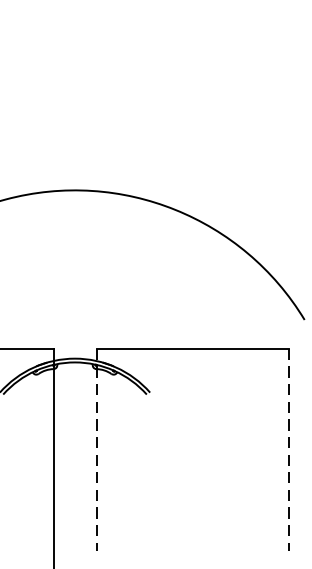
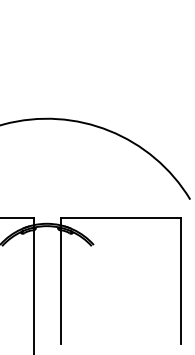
line: (96, 451) -> (60, 281), dashed -> solid
line: (288, 451) -> (180, 281), dashed -> solid

